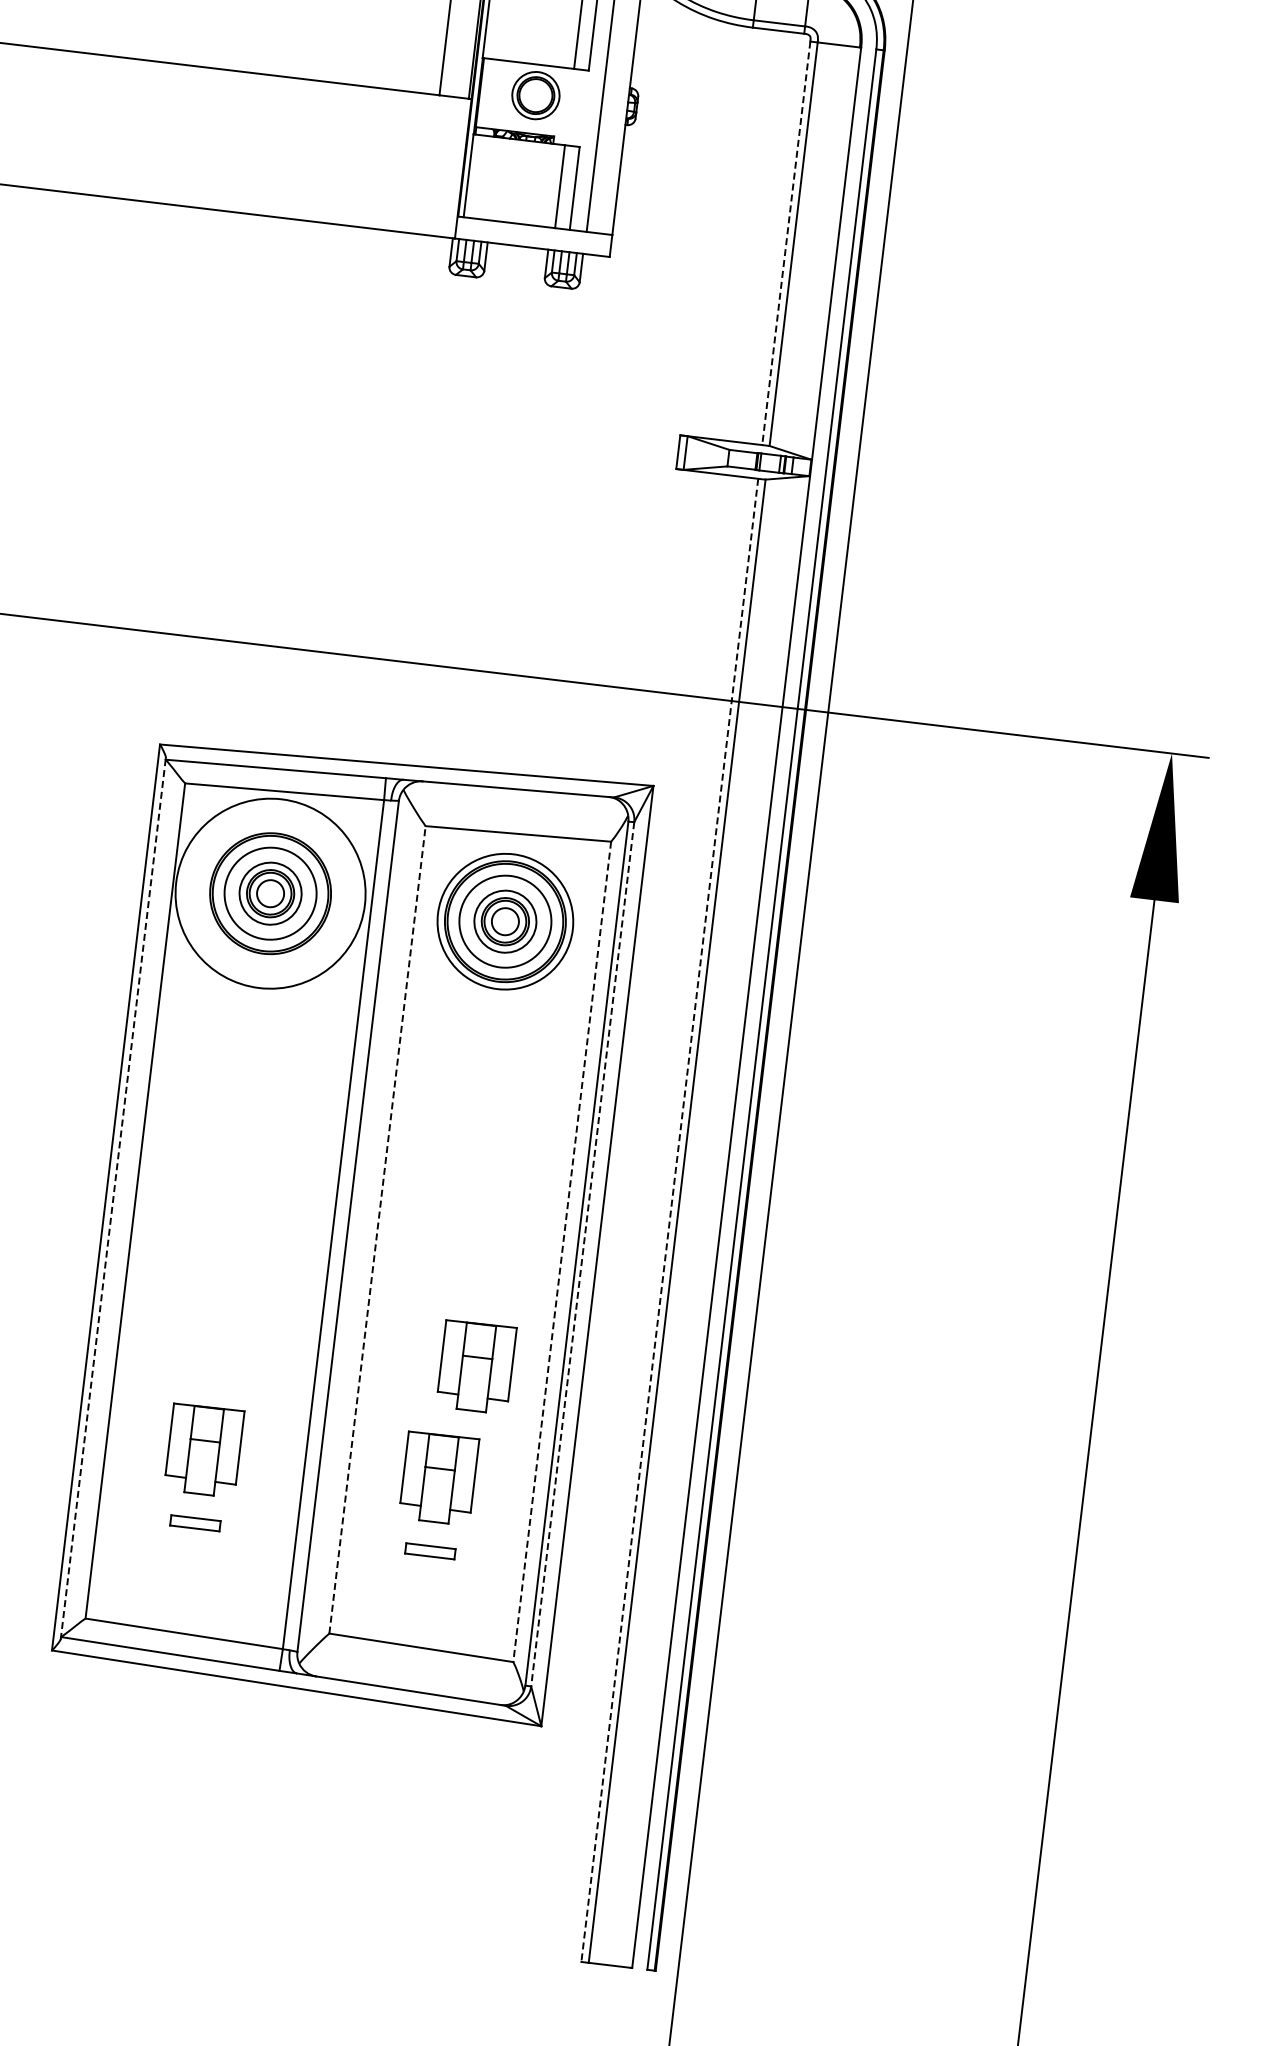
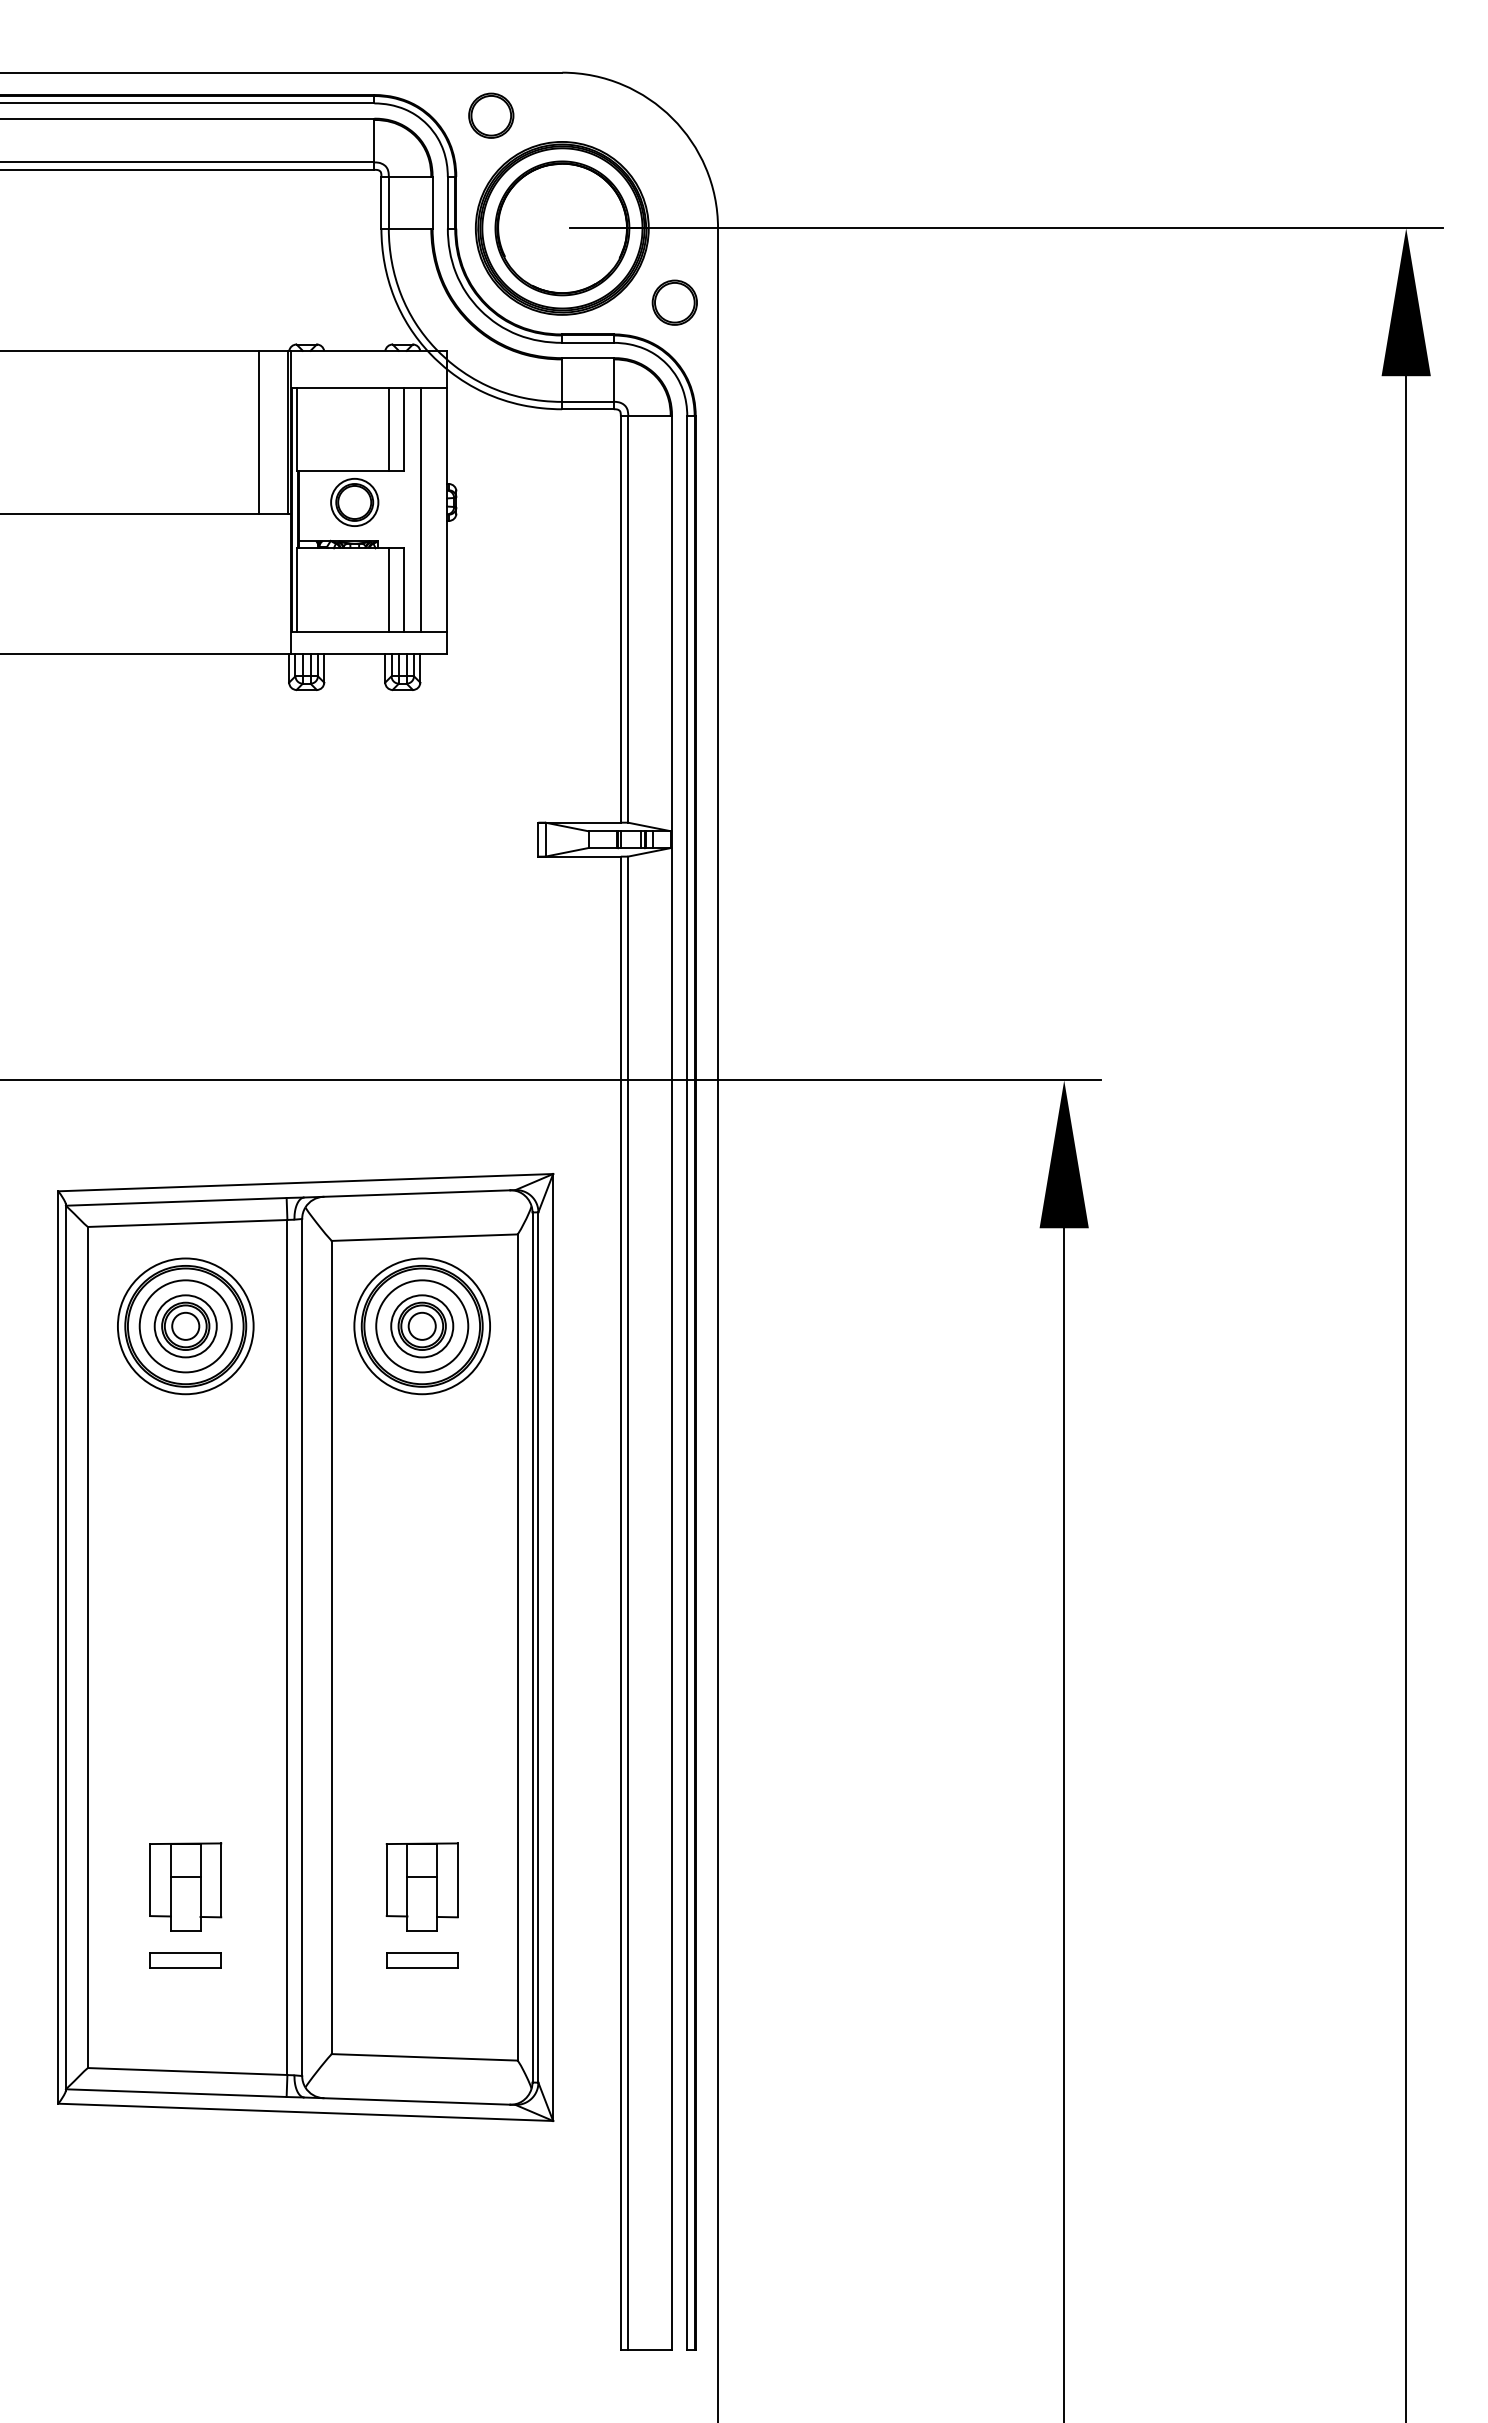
line: (785, 244) -> (620, 620), dashed -> solid
circle: (270, 893) -> (185, 1326), size x0.71
line: (113, 1199) -> (65, 1648), dashed -> solid
line: (669, 1220) -> (620, 1603), dashed -> solid
line: (377, 1229) -> (331, 1647), dashed -> solid
line: (561, 1252) -> (517, 1648), dashed -> solid
line: (582, 1255) -> (538, 1648), dashed -> solid
part: (475, 1366) -> (445, 1771), removed
part: (195, 1523) -> (185, 1960), size x1.43
part: (430, 1551) -> (422, 1960), size x1.43

